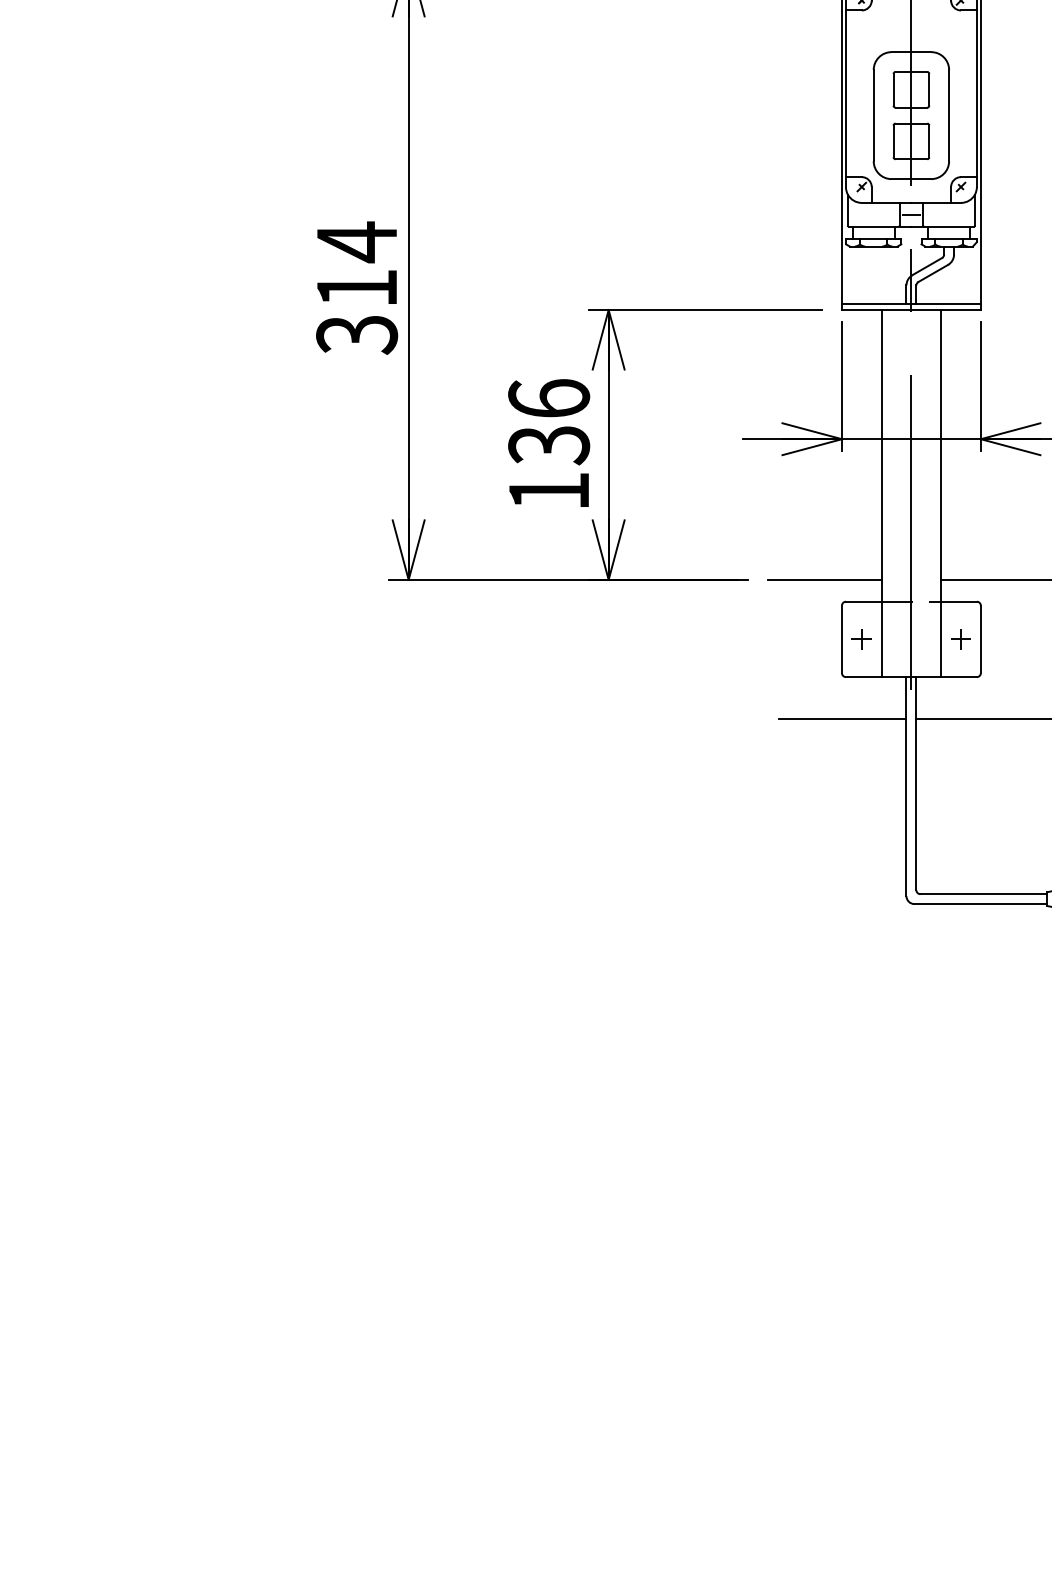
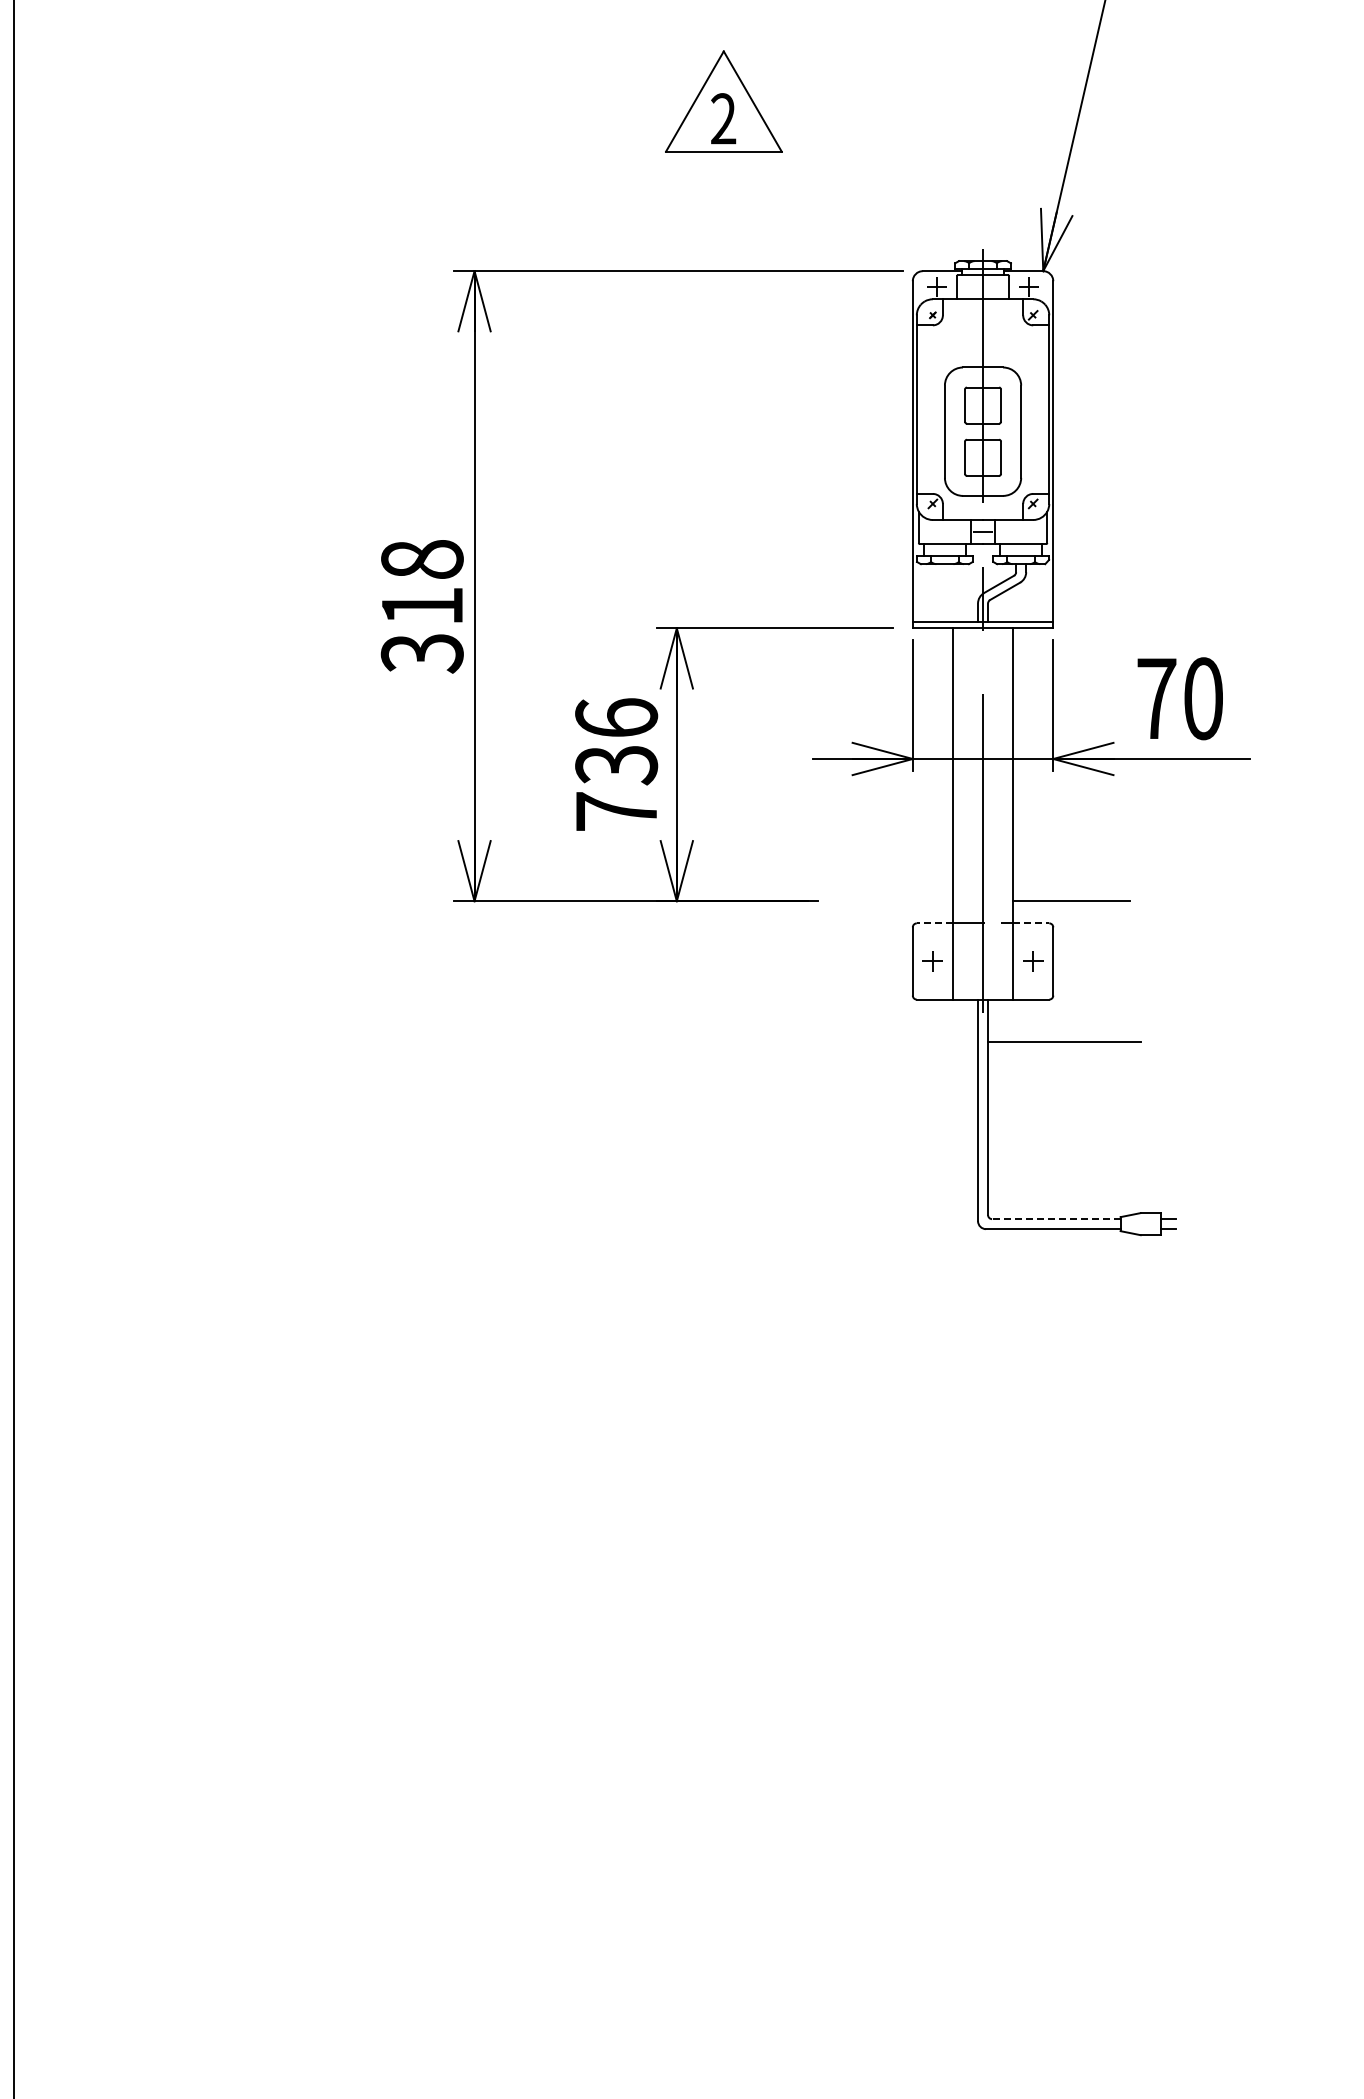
text: (357, 241) -> (422, 559), 314 -> 318
text: (549, 491) -> (616, 811), 136 -> 736
line: (823, 580) -> (894, 901), removed
line: (863, 601) -> (934, 923), solid -> dashed
line: (959, 601) -> (1031, 923), solid -> dashed
line: (842, 718) -> (913, 1041), removed
line: (983, 894) -> (1055, 1219), solid -> dashed

